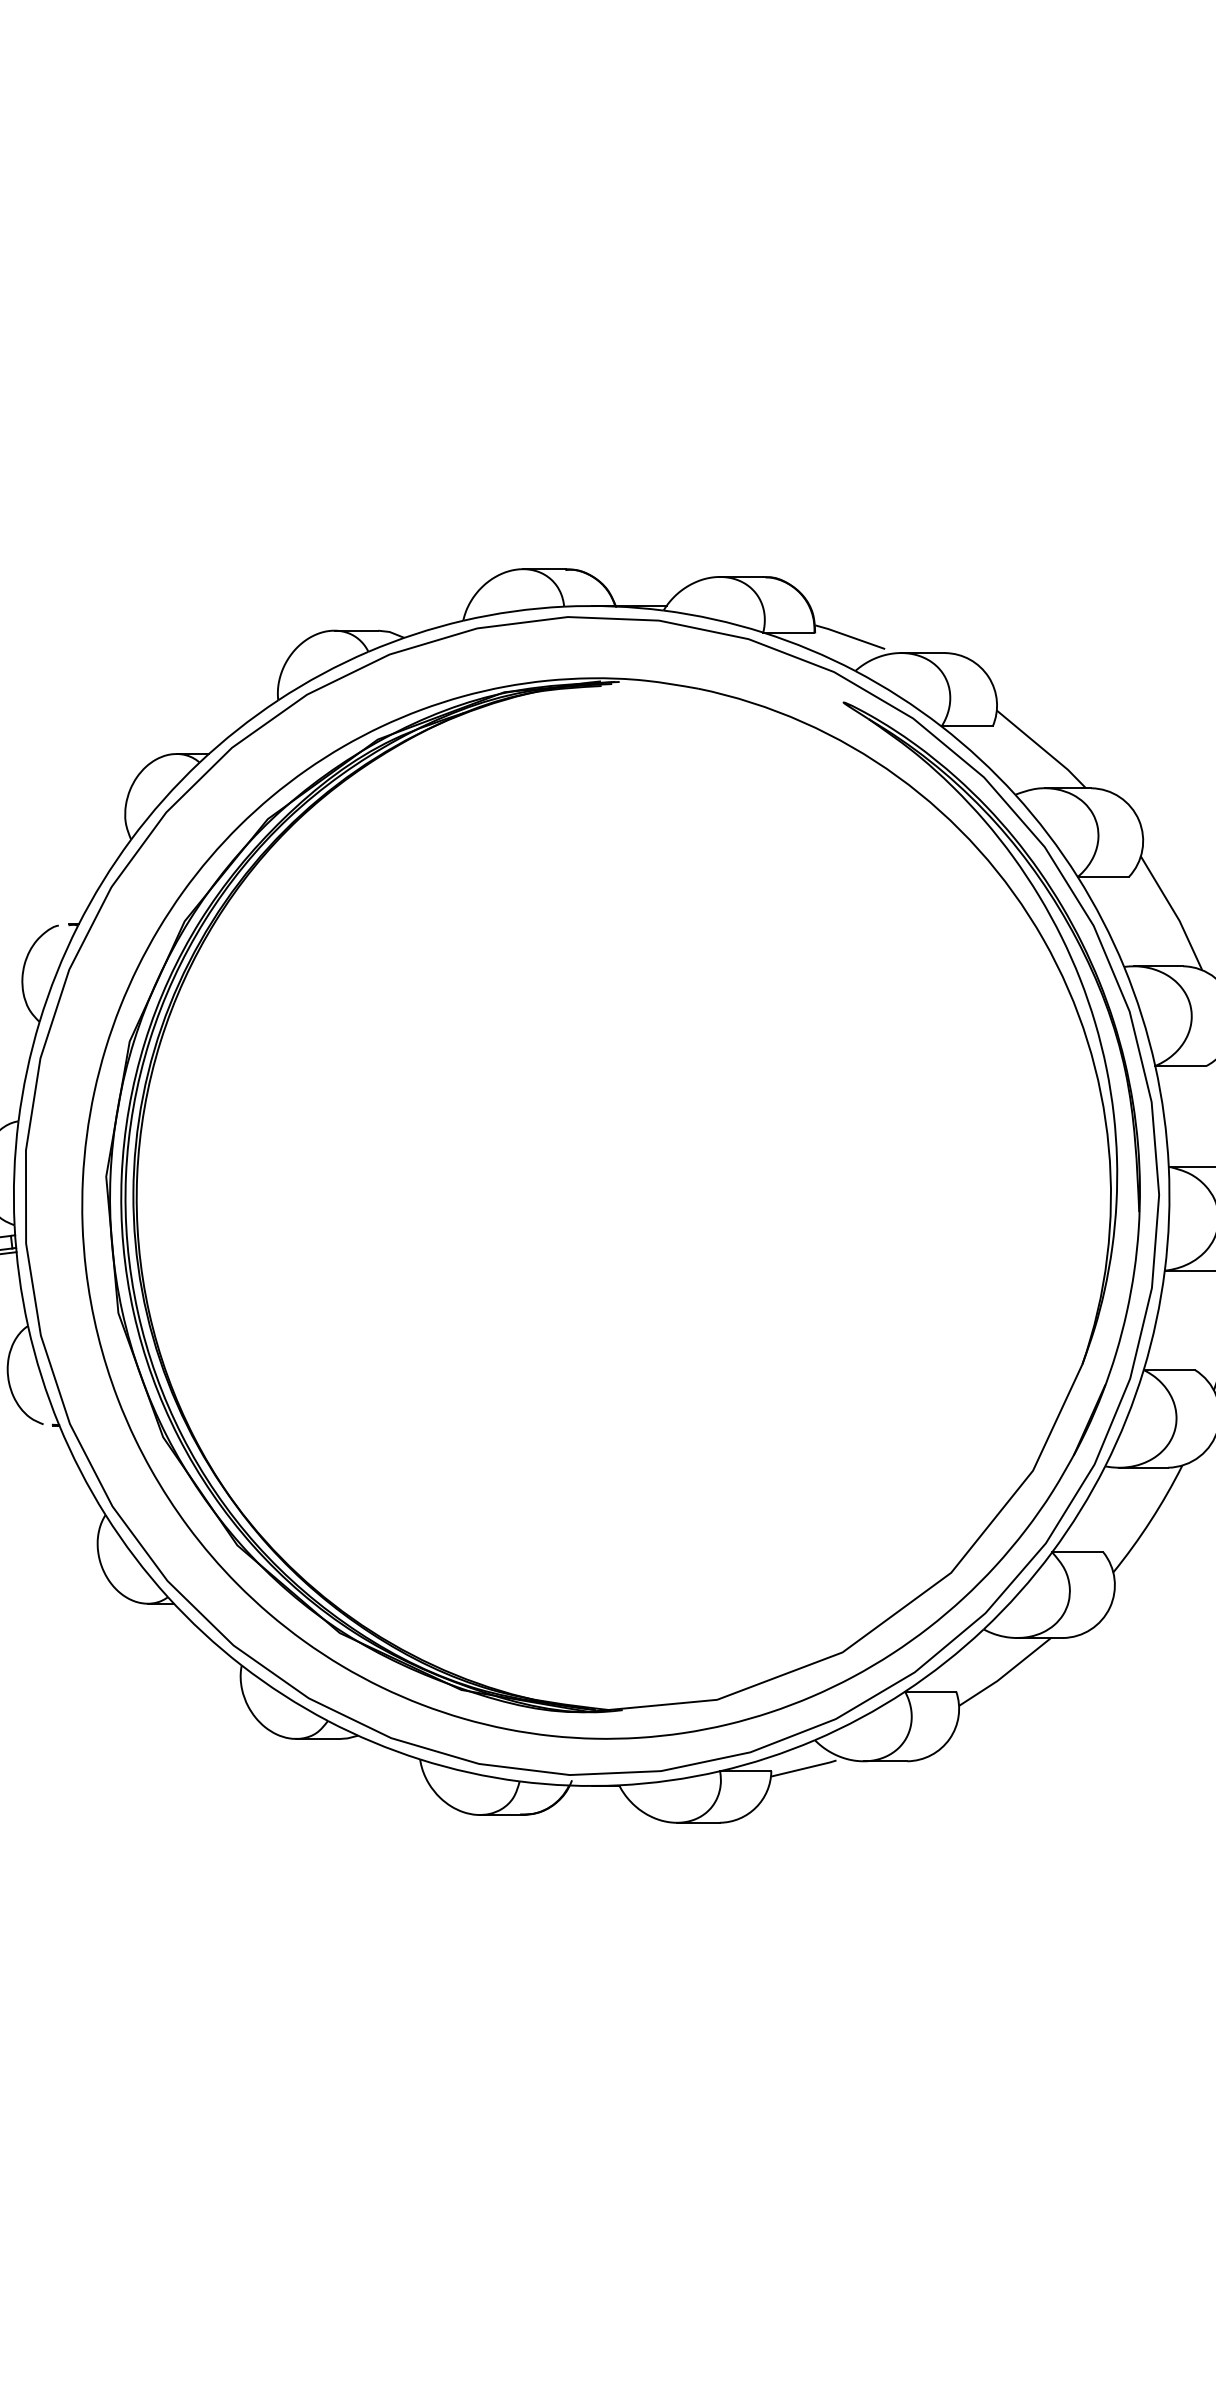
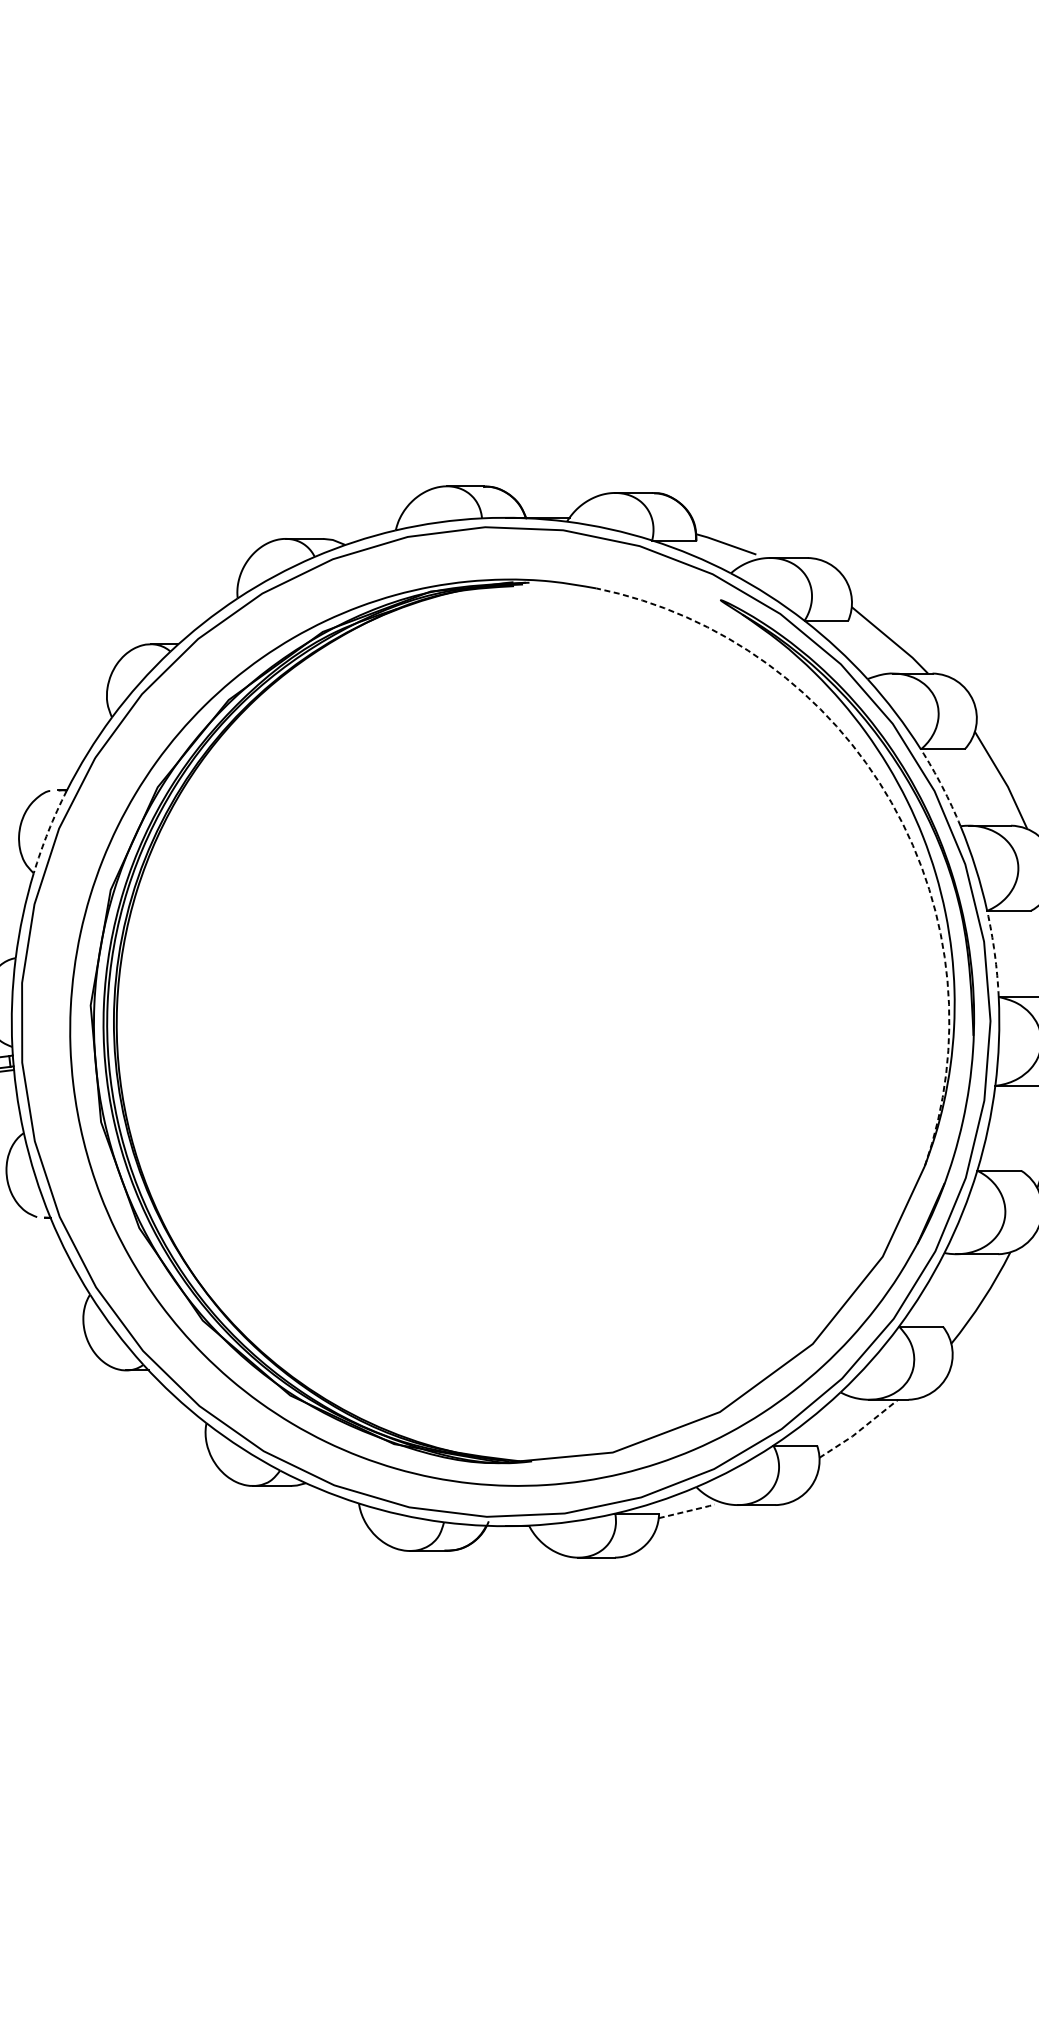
arc: (1102, 920) -> (942, 786), solid -> dashed
arc: (1043, 939) -> (891, 802), solid -> dashed
arc: (56, 972) -> (48, 830), solid -> dashed
arc: (1164, 1116) -> (995, 954), solid -> dashed
line: (1006, 1674) -> (860, 1430), solid -> dashed
line: (804, 1768) -> (687, 1511), solid -> dashed

